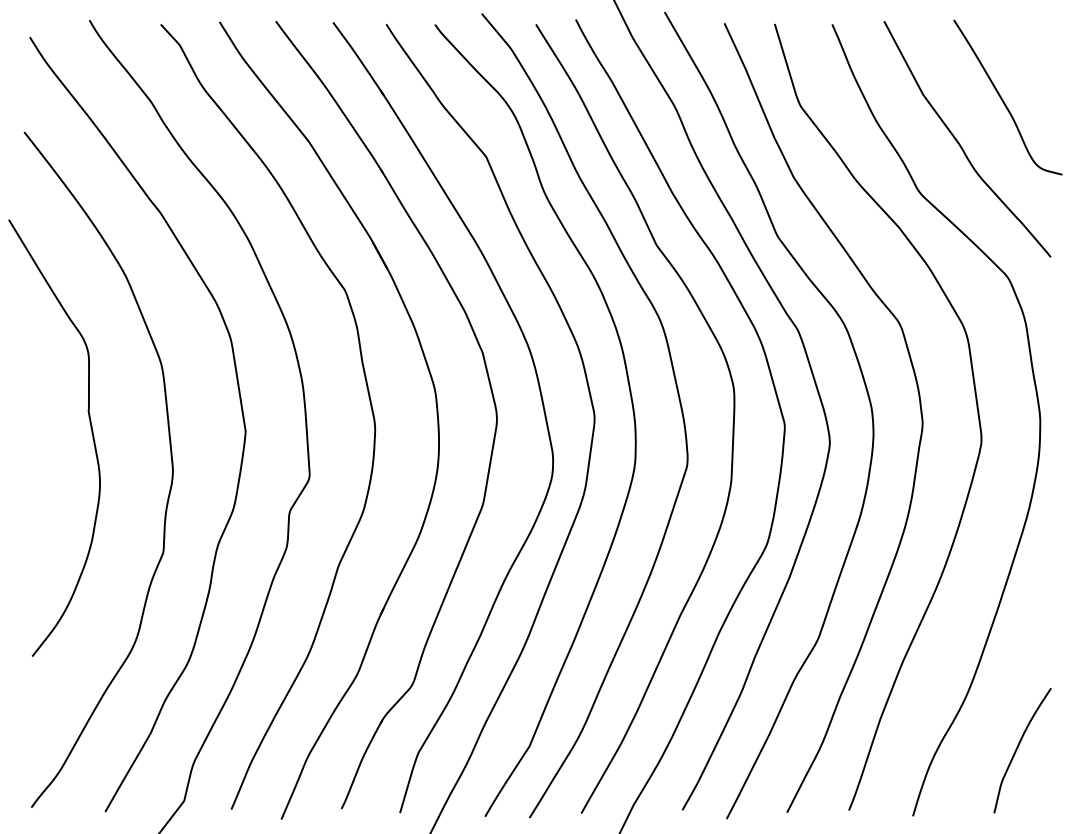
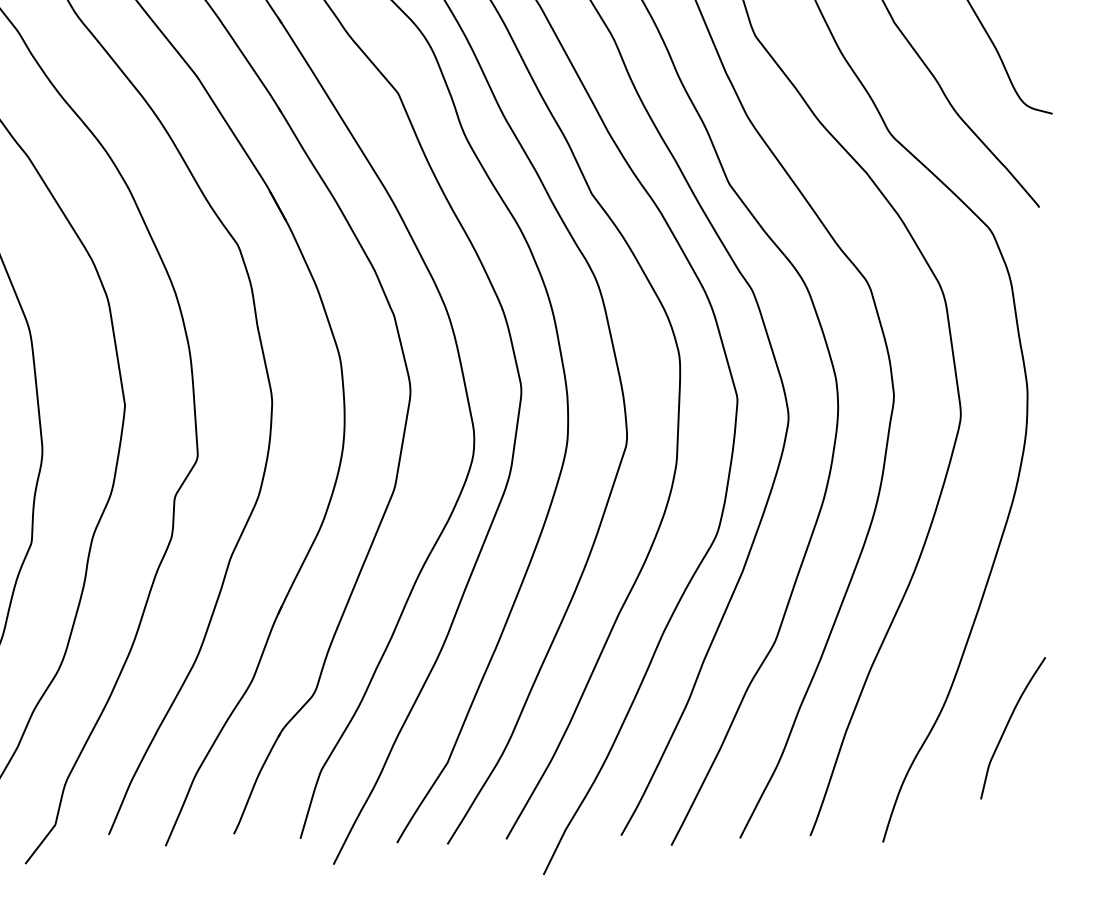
curve: (1018, 747) -> (1008, 724), moved

